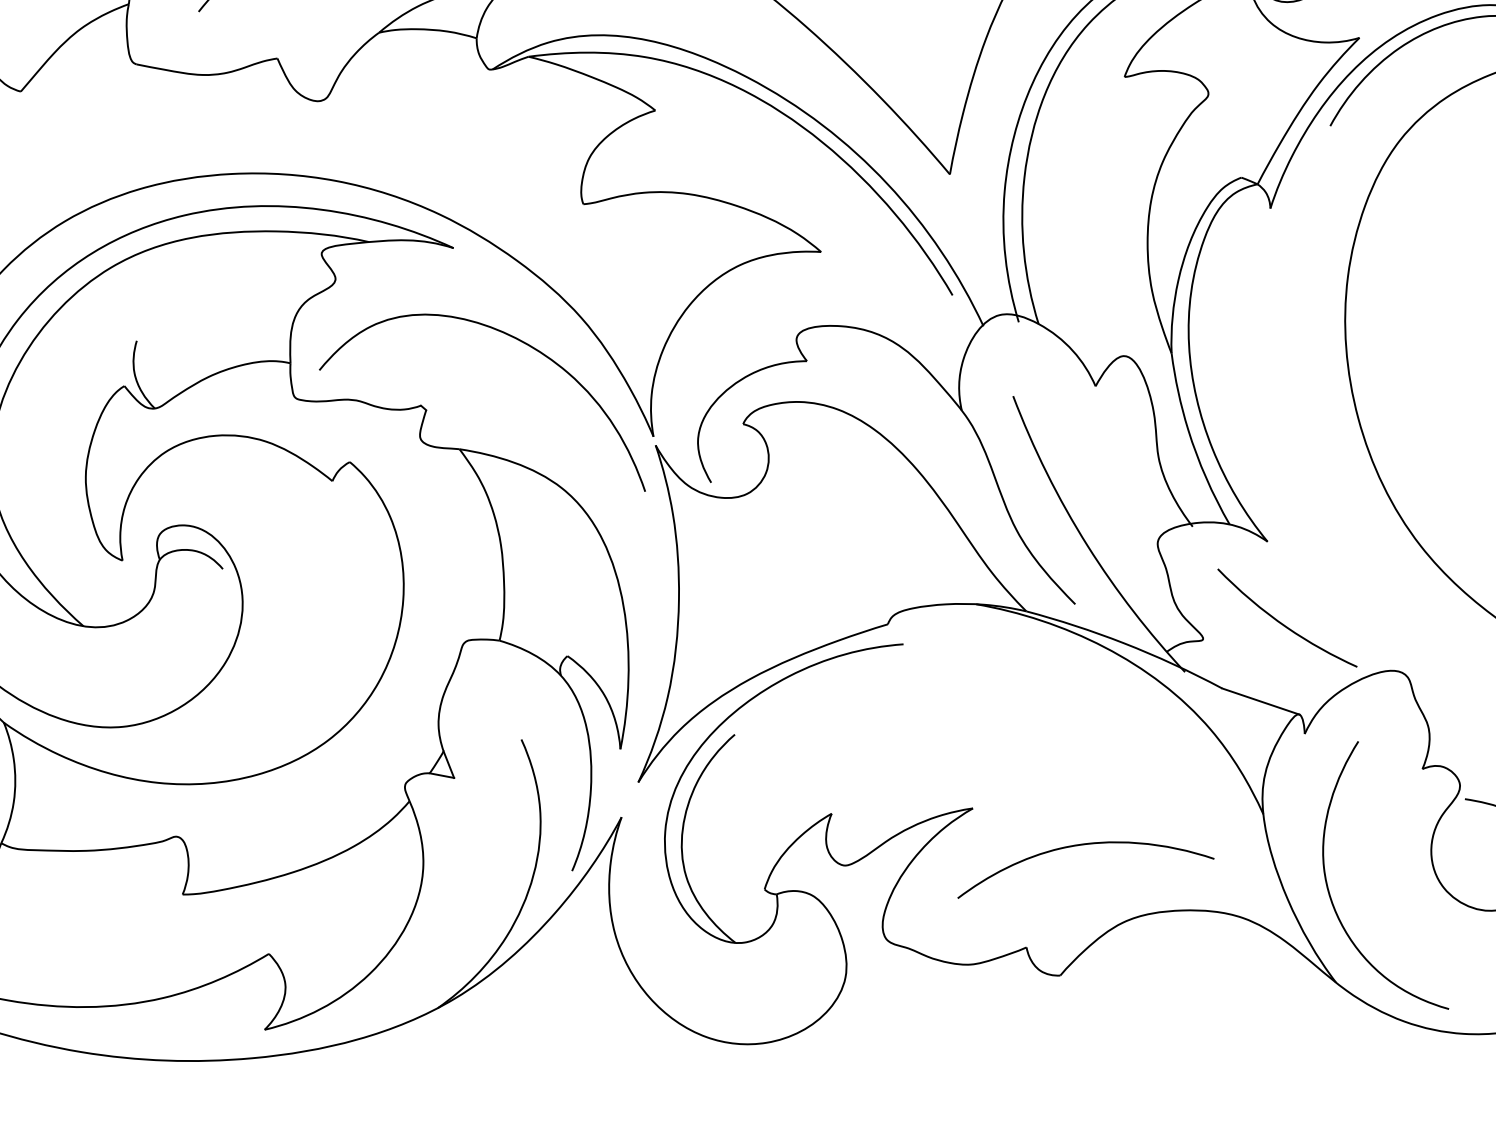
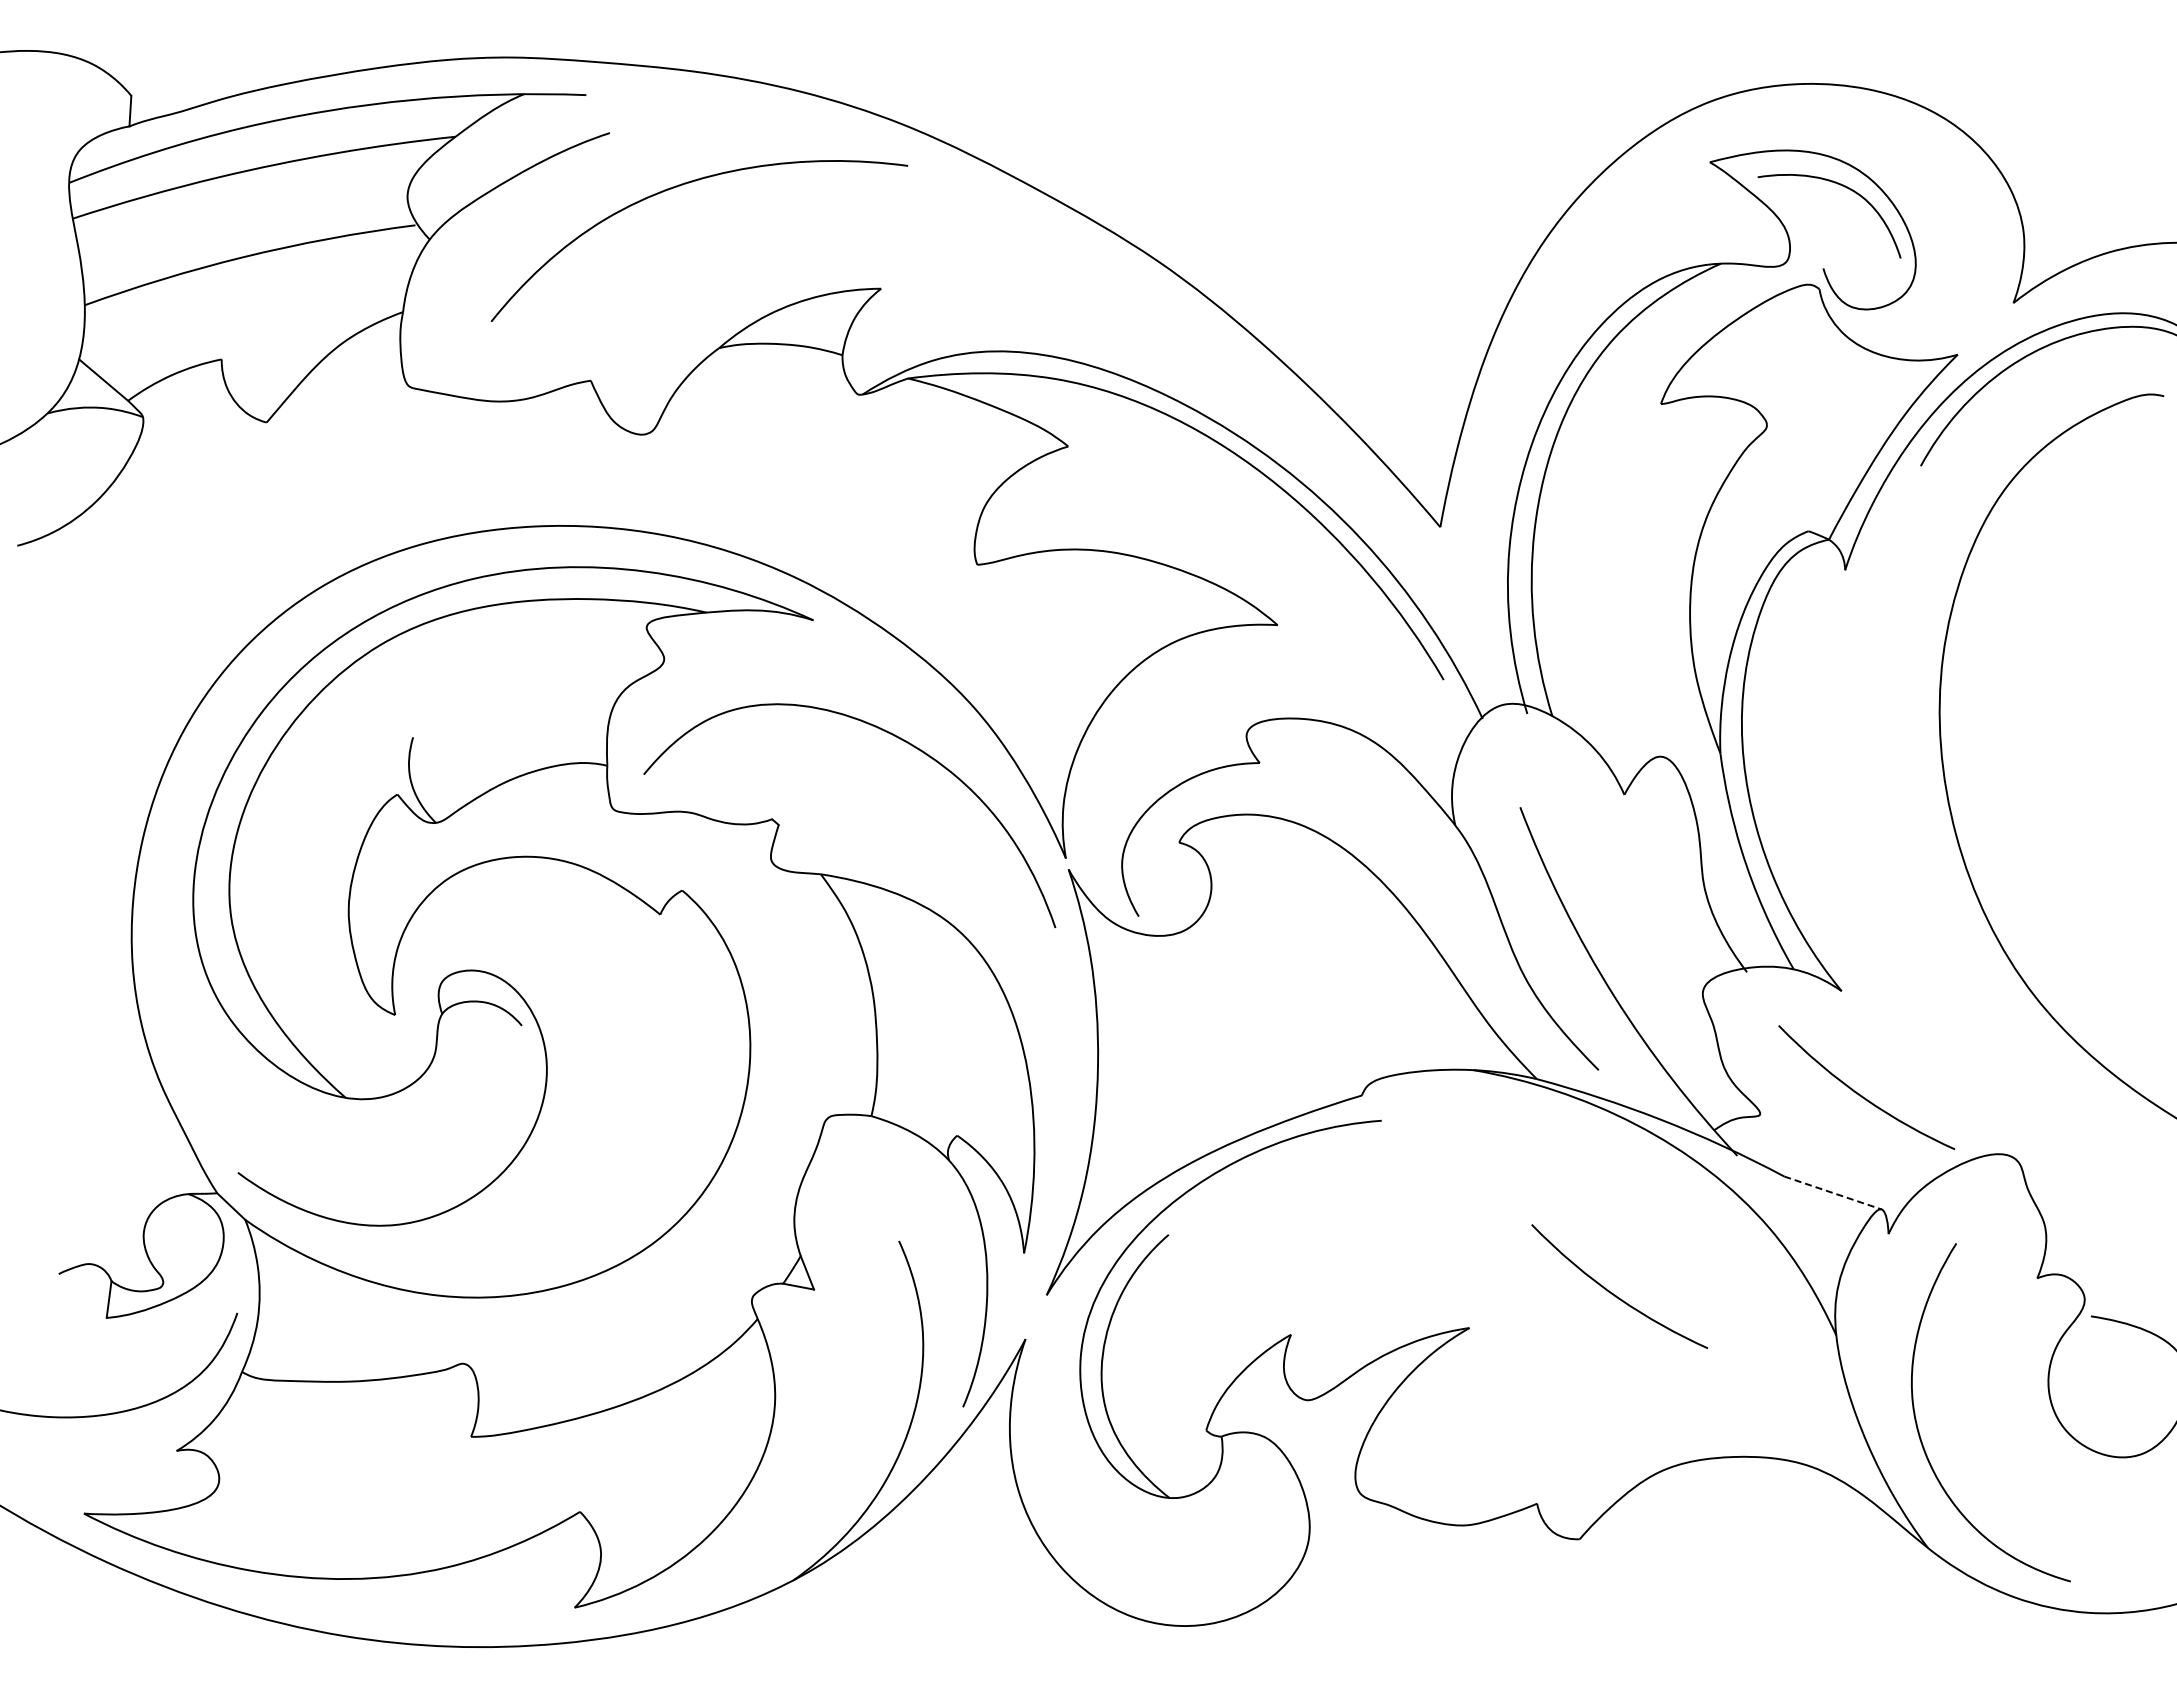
line: (1261, 701) -> (1833, 1193), solid -> dashed
curve: (1088, 781) -> (1615, 1294), added
curve: (1085, 845) -> (1611, 1374), removed

